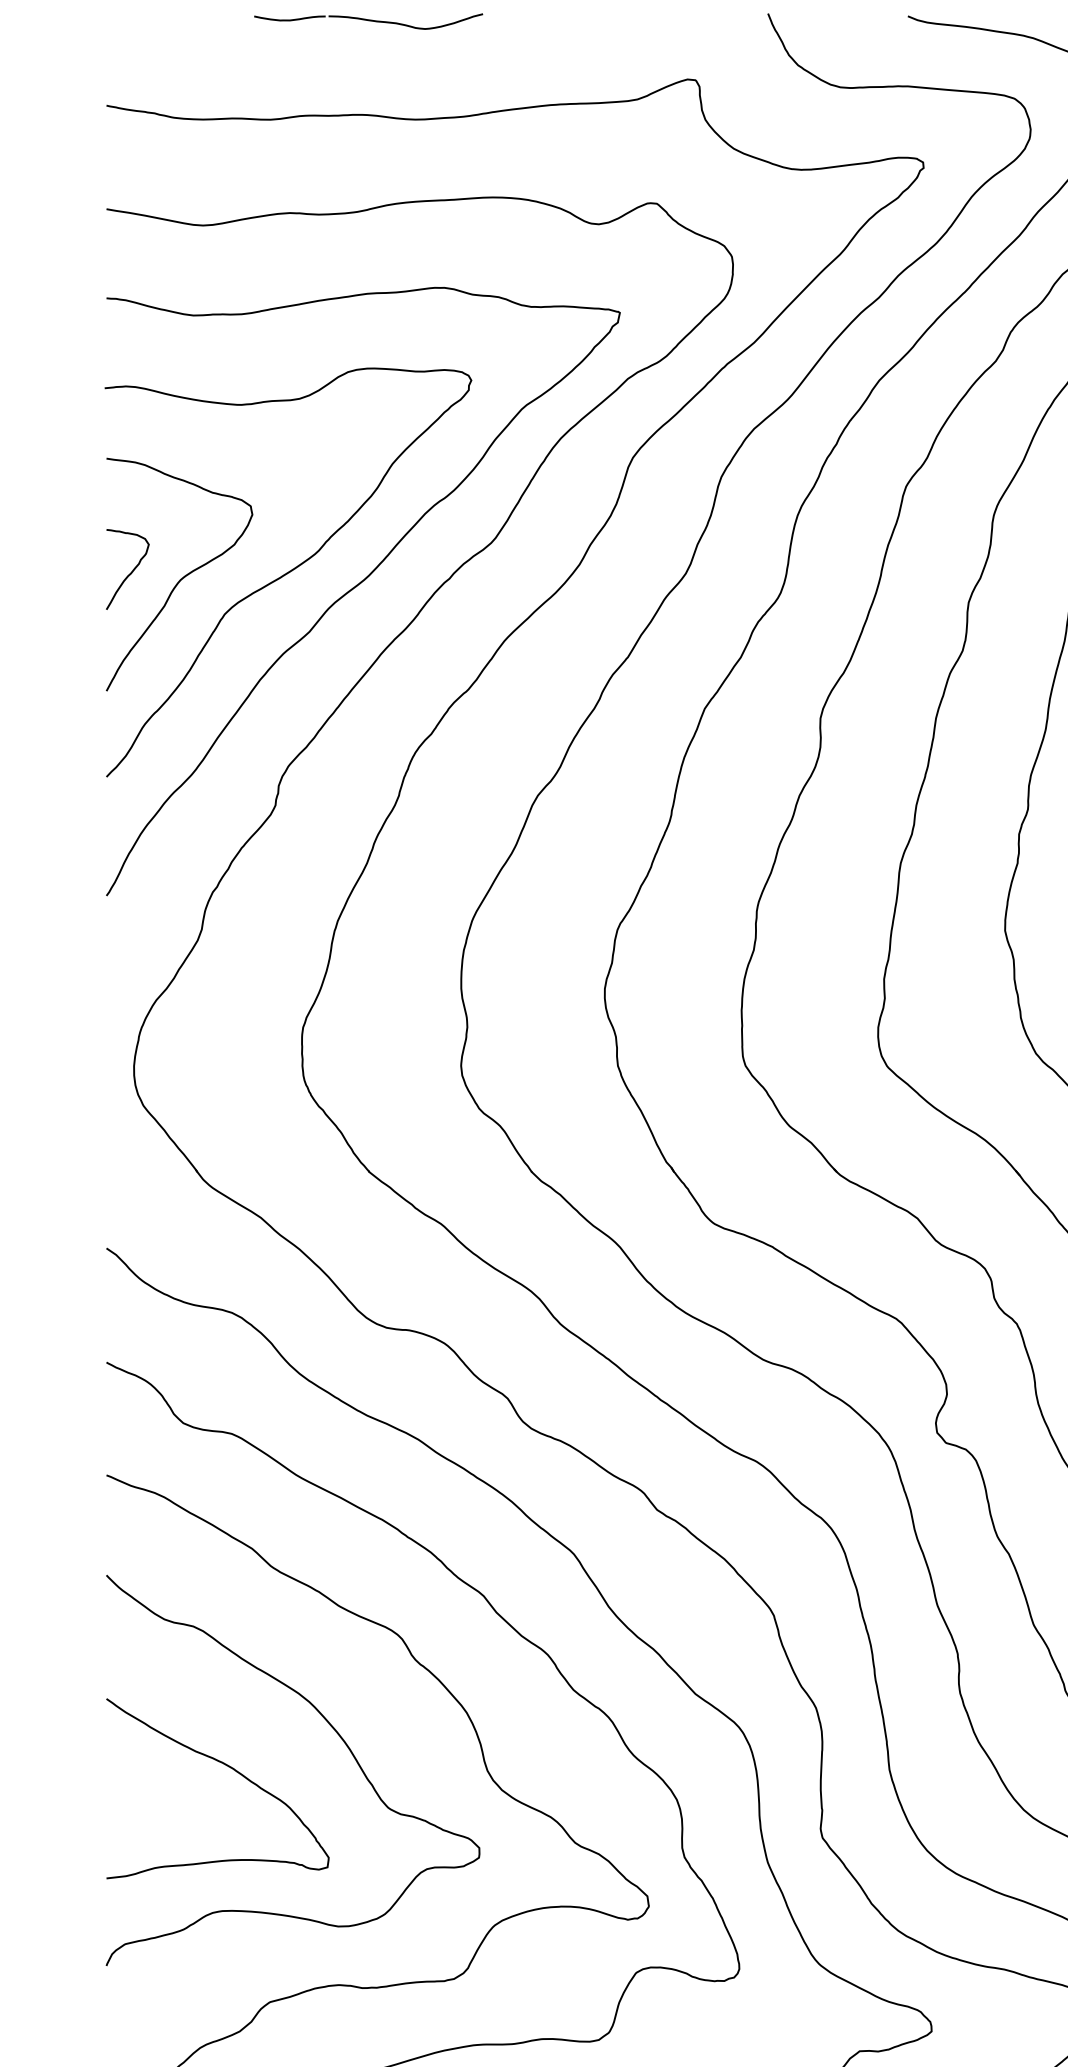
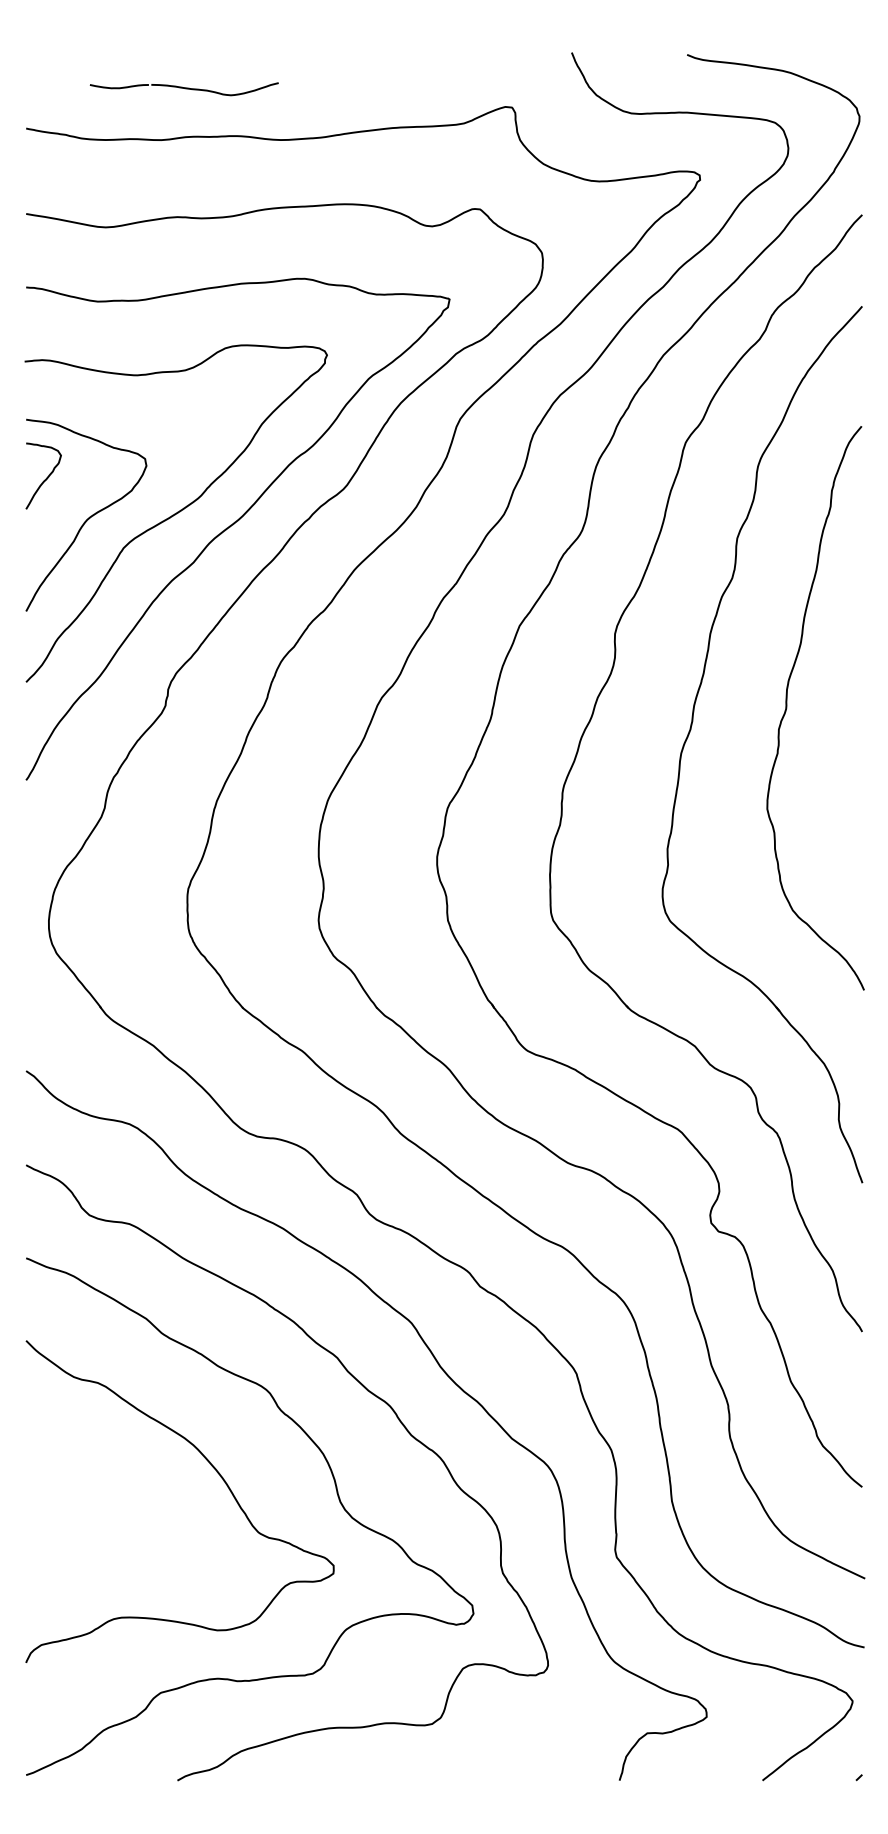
part: (367, 21) -> (183, 89), moved
curve: (131, 571) -> (46, 477), moved
curve: (230, 1769) -> (128, 1500), removed

